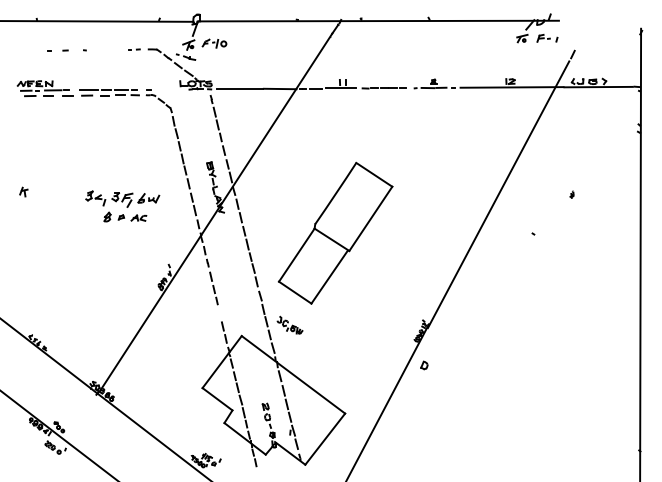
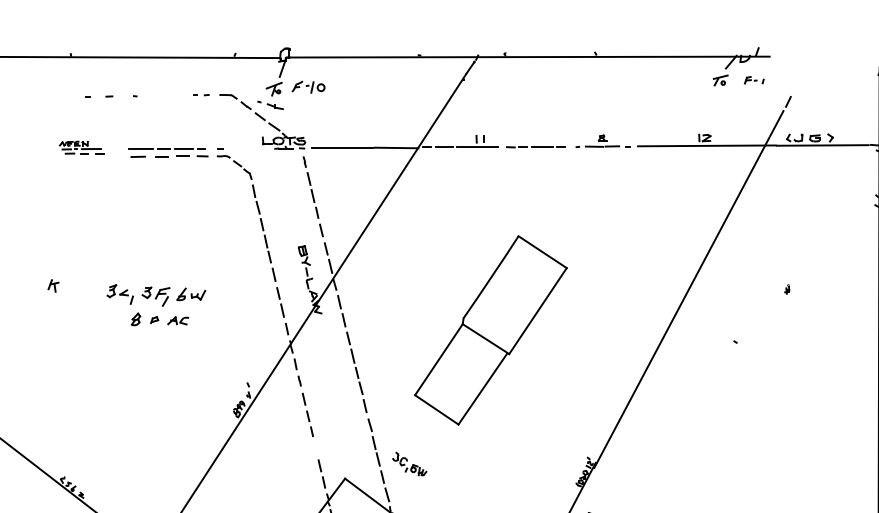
part: (547, 38) -> (754, 80), size x0.7
part: (44, 88) -> (81, 147), size x0.6
part: (122, 206) -> (156, 305), moved
part: (335, 232) -> (490, 329), moved

